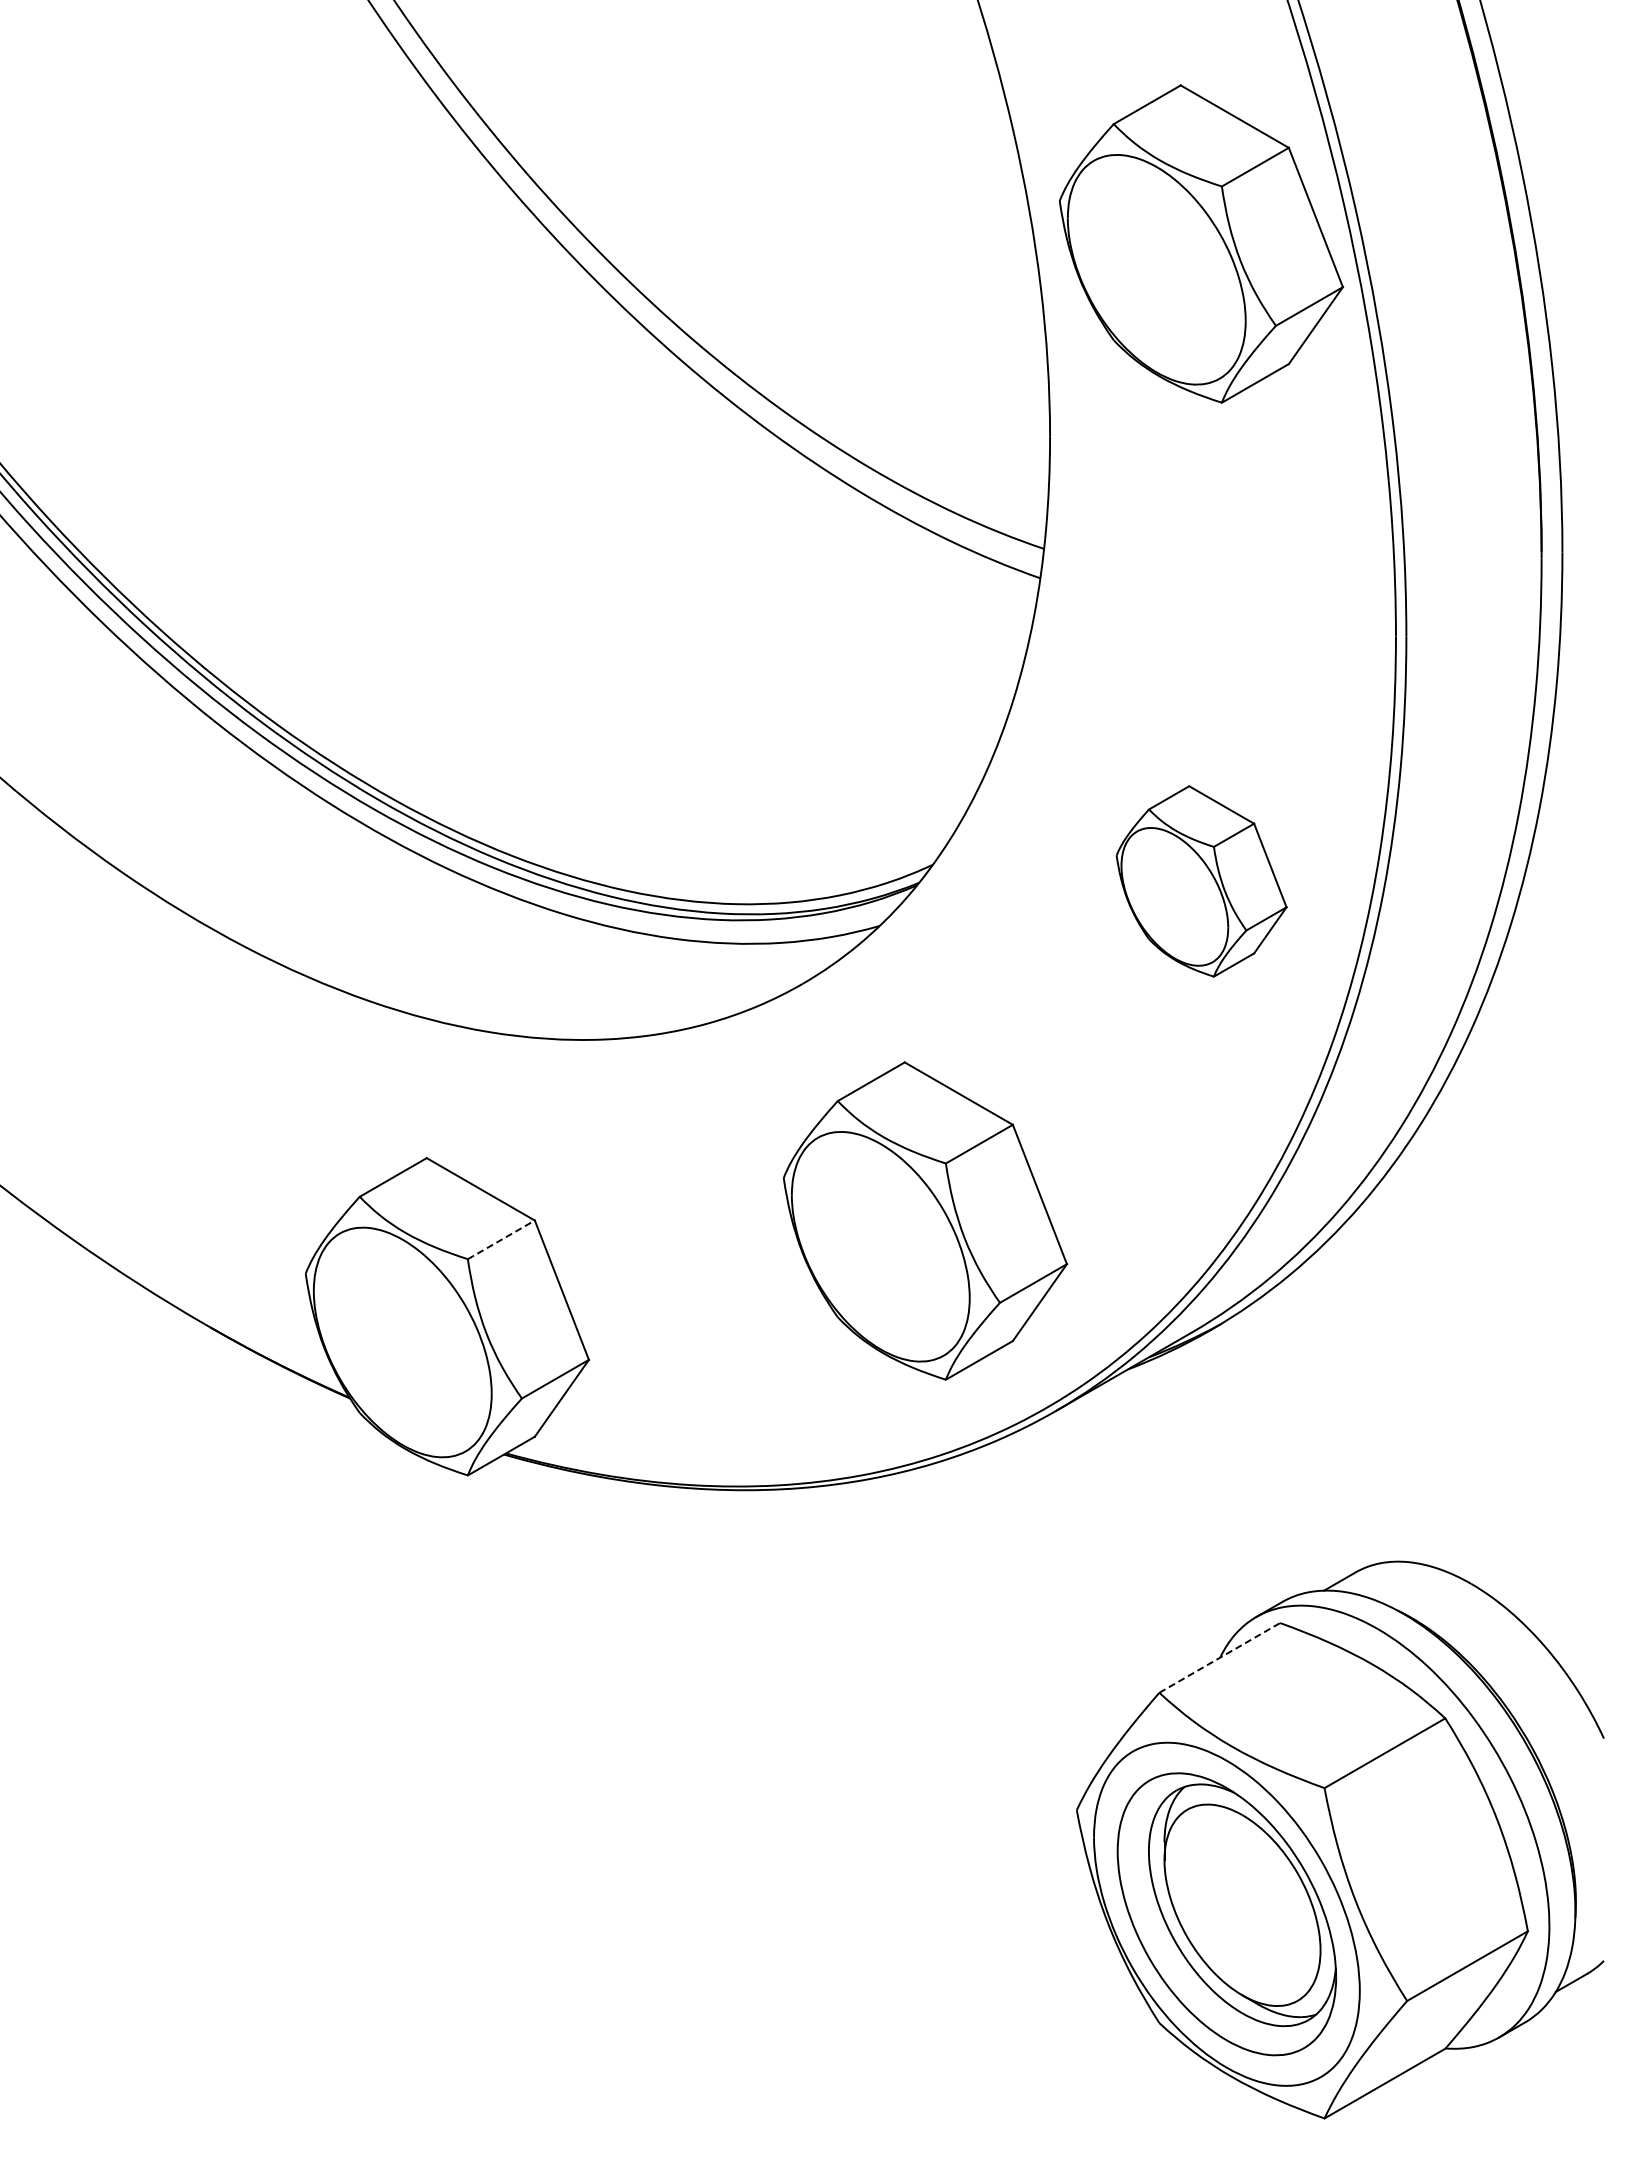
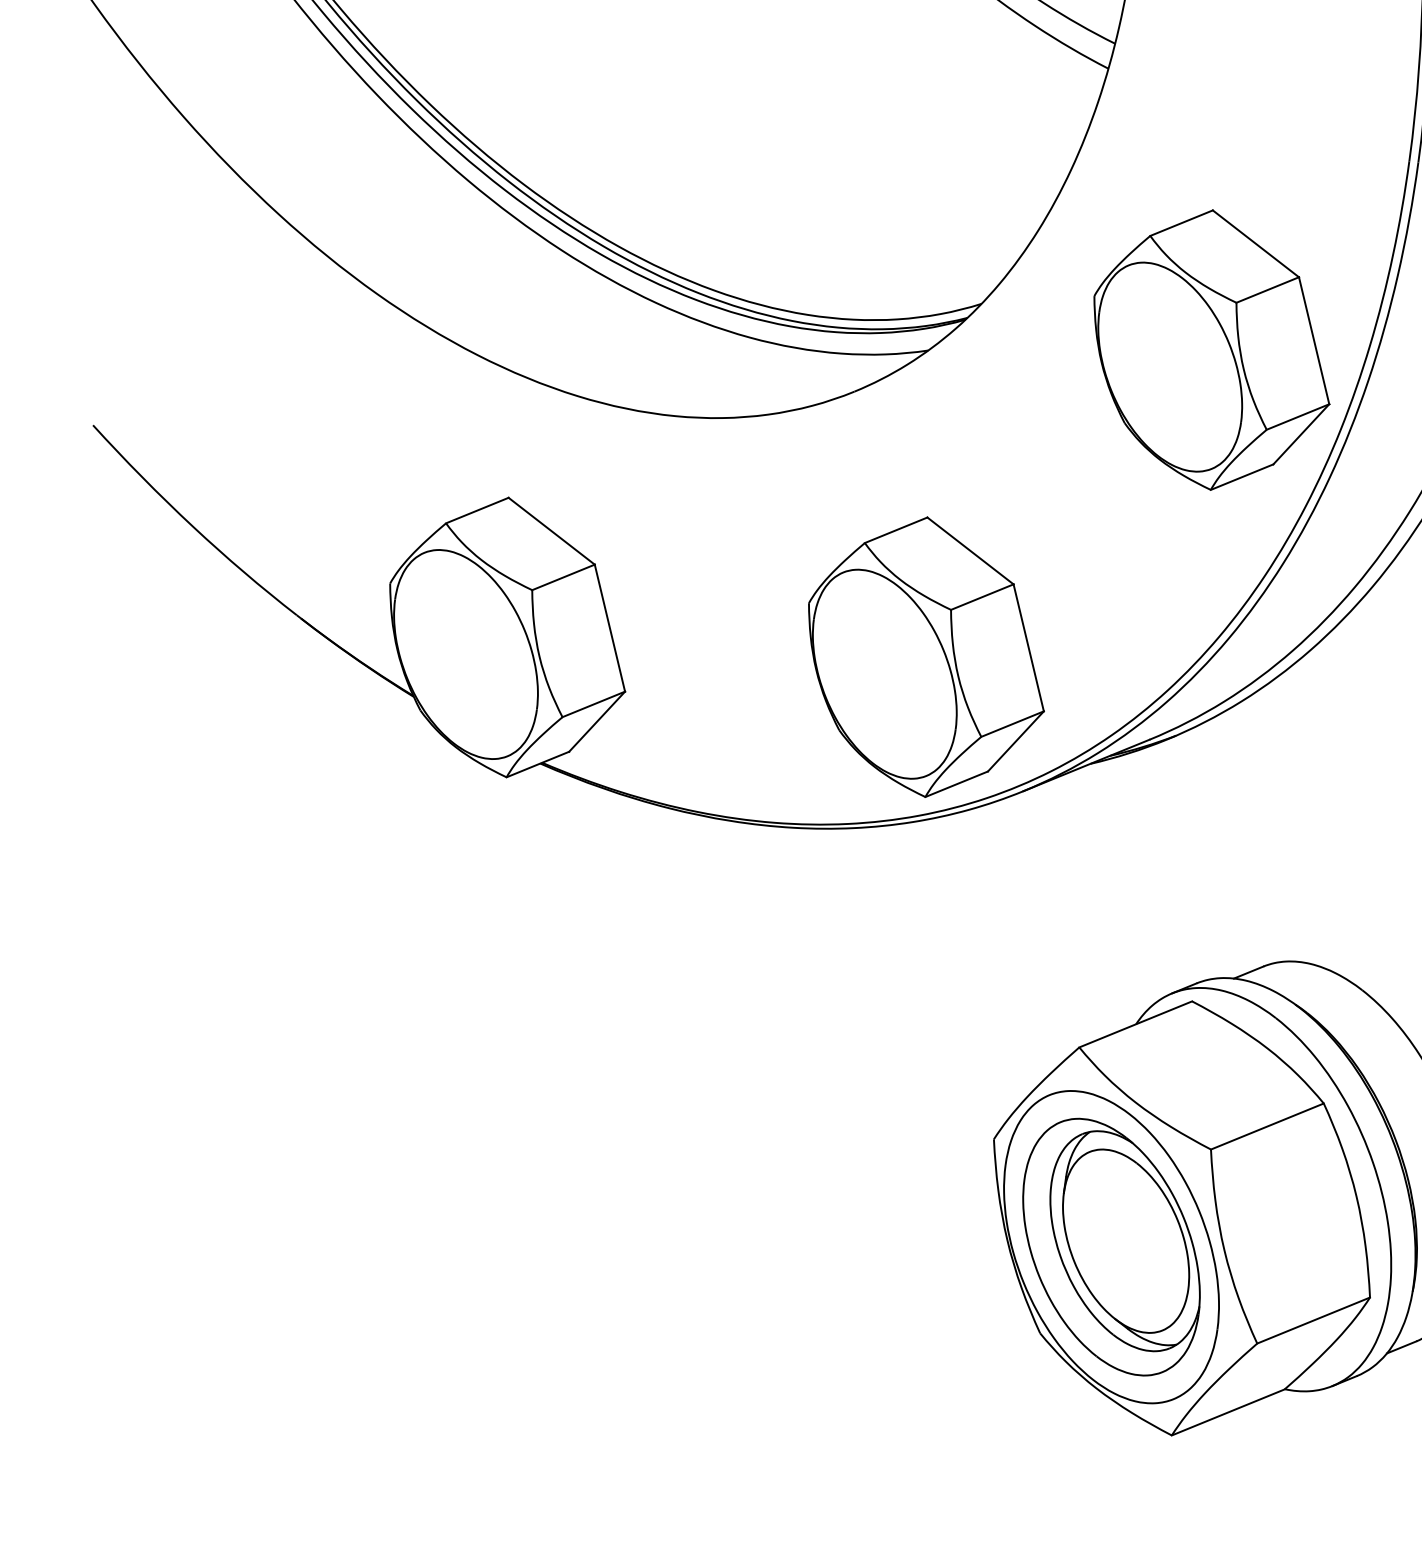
part: (1201, 881) -> (1211, 350), size x1.67
part: (925, 1220) -> (926, 656), moved
line: (501, 1239) -> (563, 577), dashed -> solid
line: (1219, 1657) -> (1135, 1024), dashed -> solid

